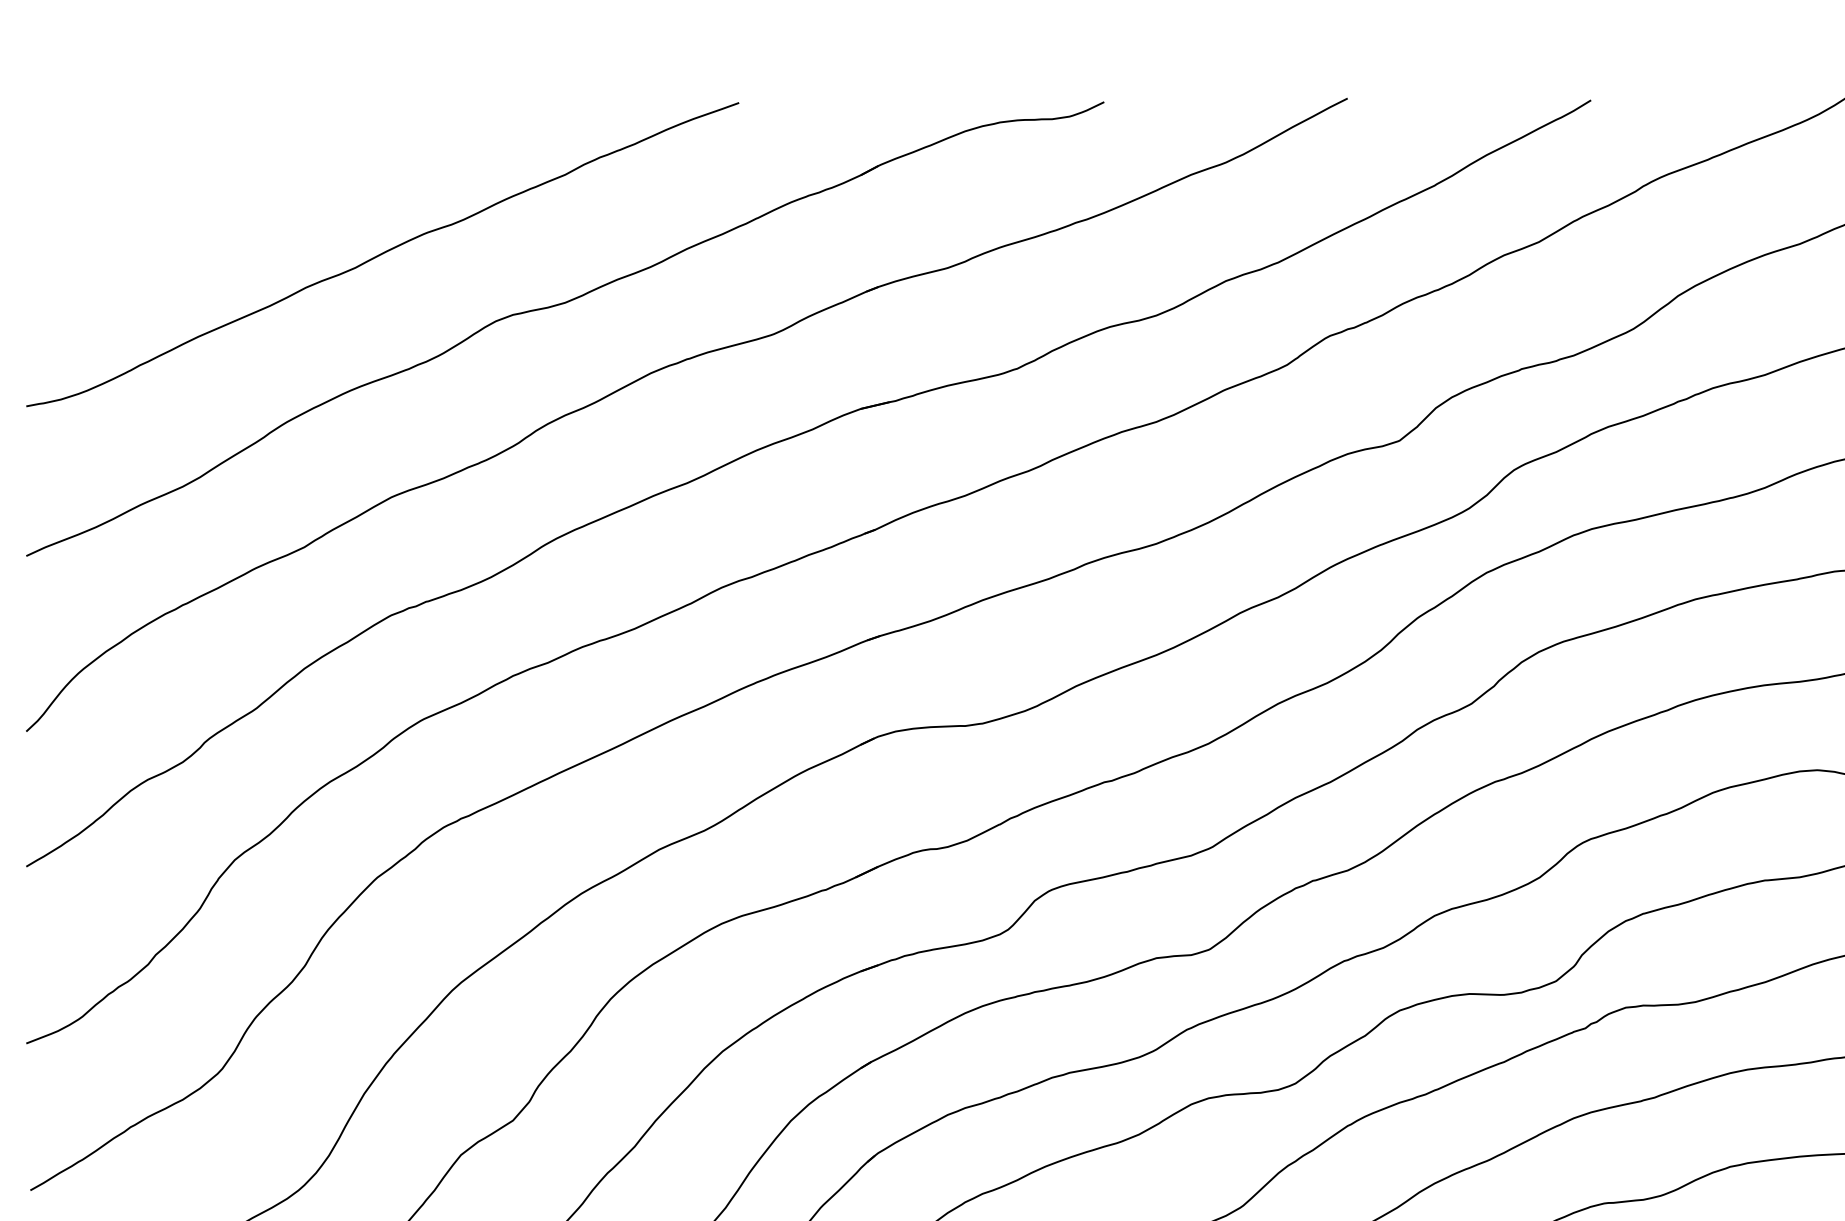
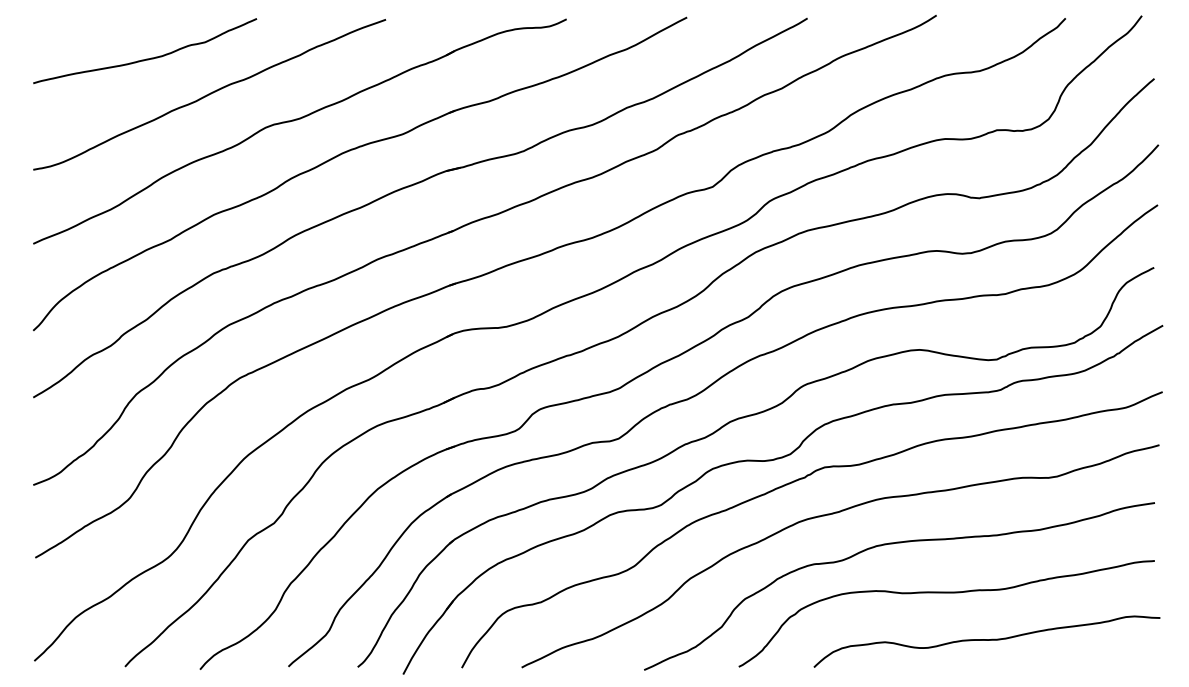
curve: (255, 181) -> (146, 58), added

